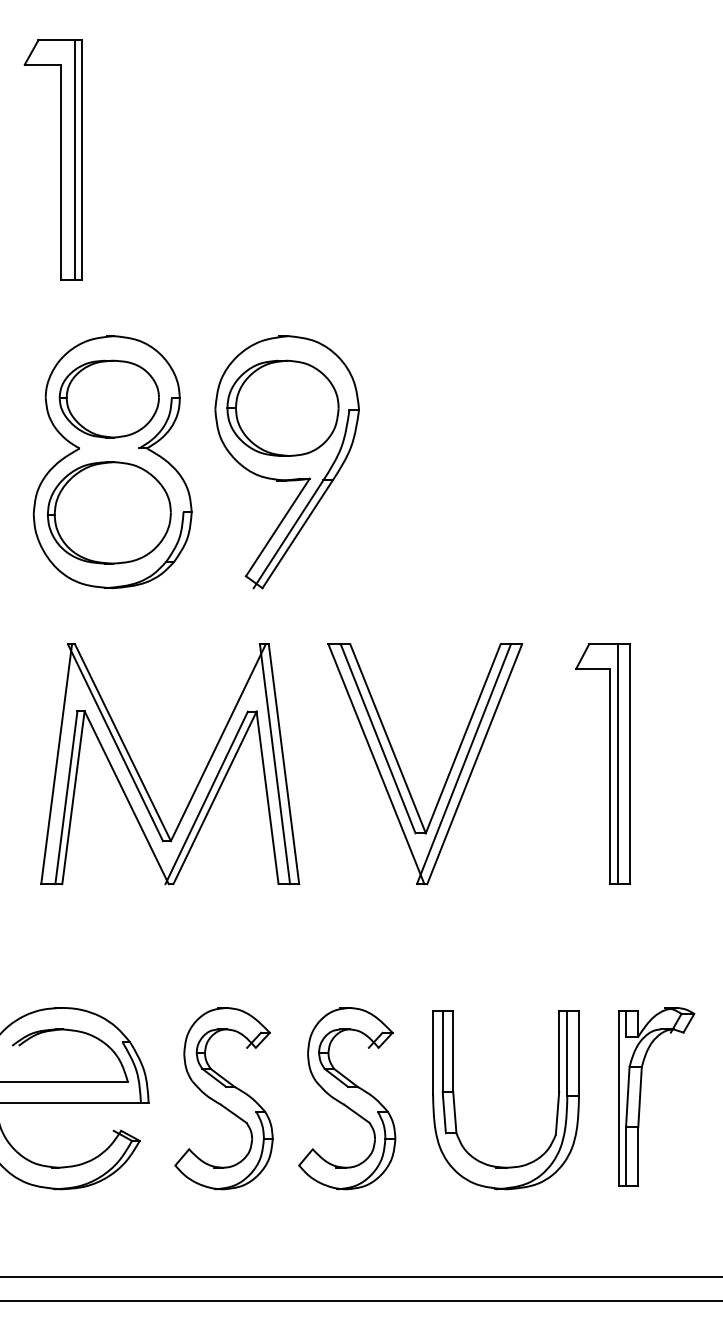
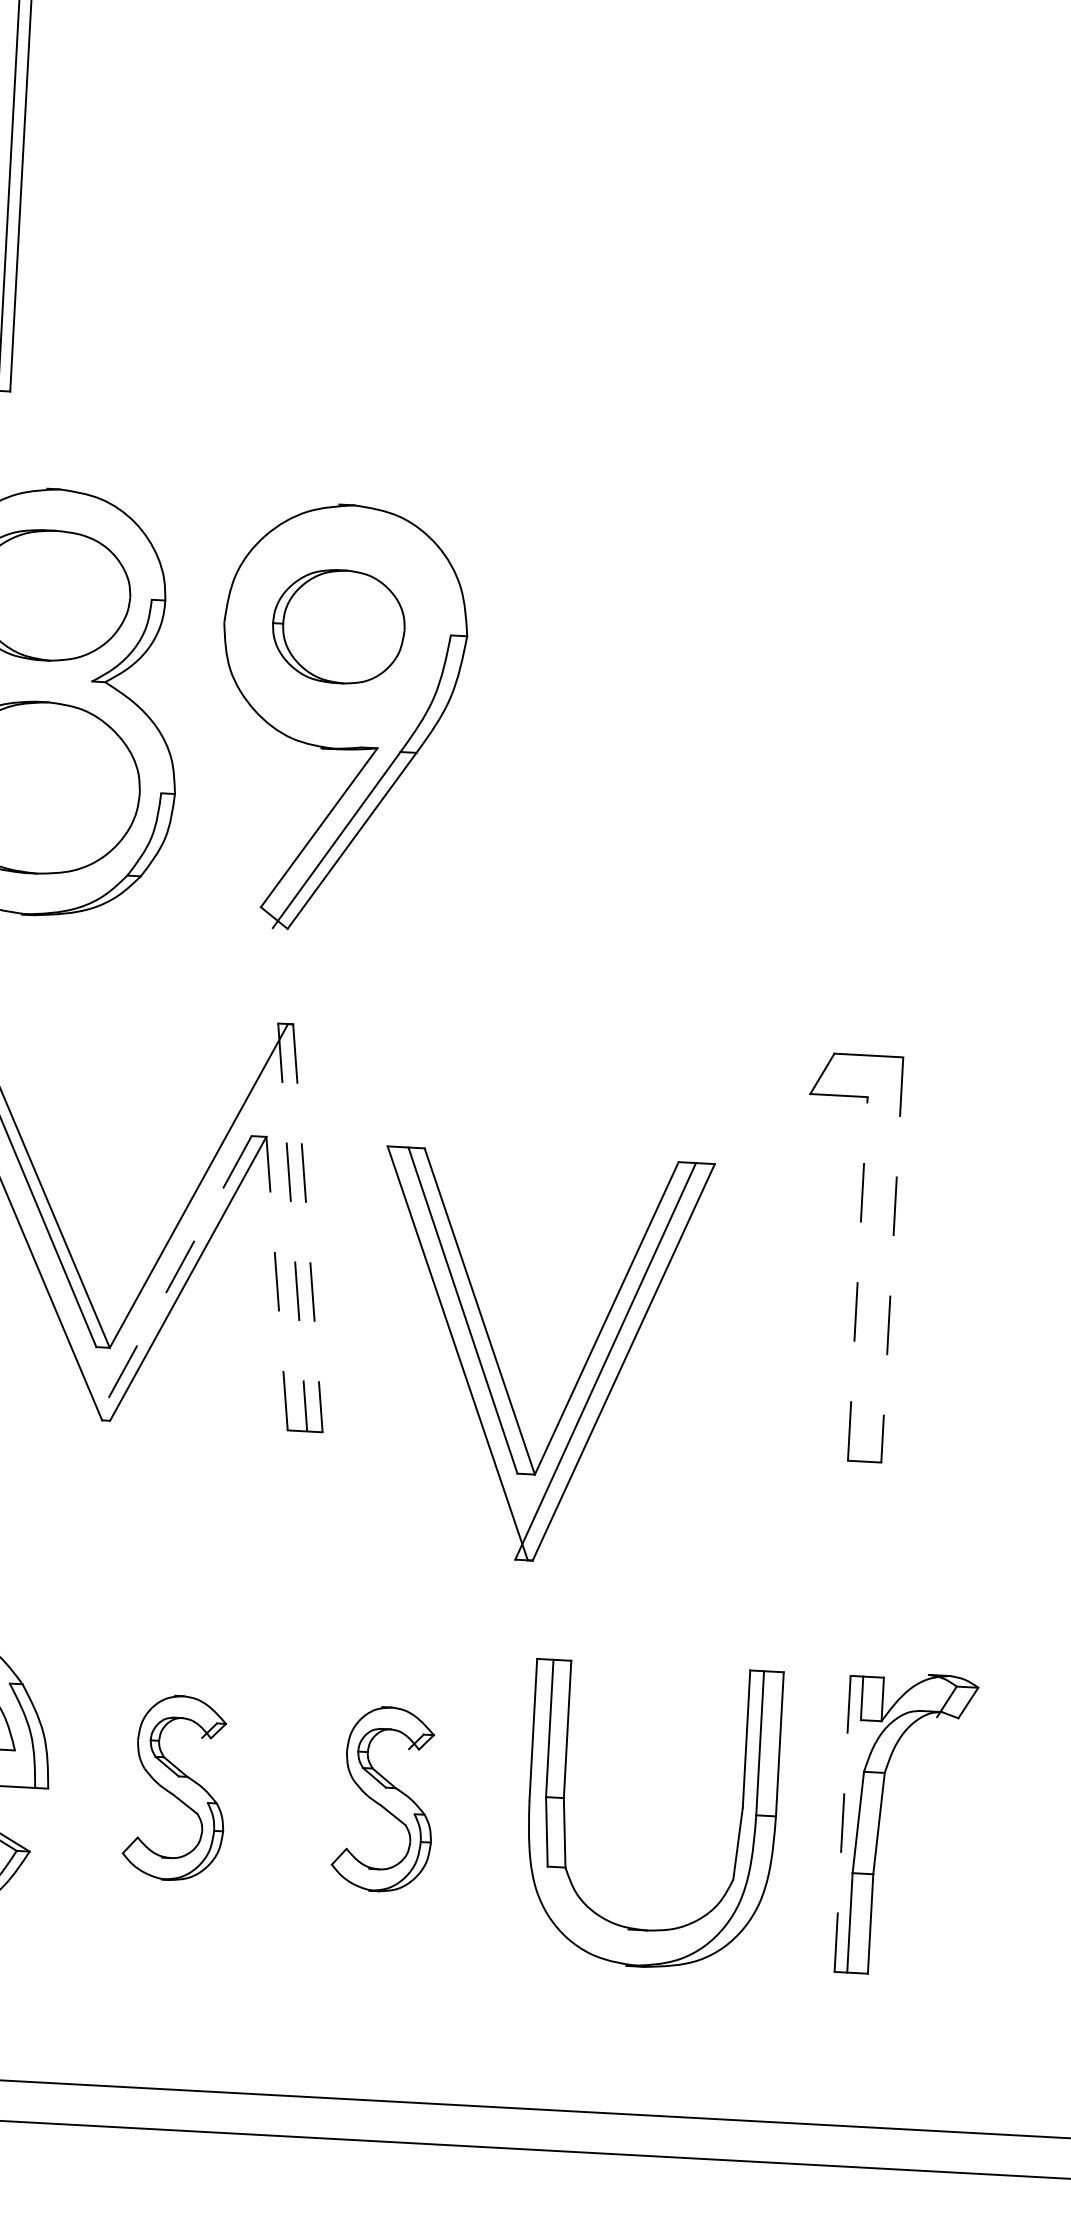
part: (282, 407) -> (337, 625), size x0.7
line: (275, 764) -> (293, 1227), solid -> dashed
line: (284, 764) -> (308, 1228), solid -> dashed
line: (617, 764) -> (871, 1259), removed
line: (629, 764) -> (891, 1260), solid -> dashed
part: (402, 771) -> (501, 1368), moved
line: (610, 776) -> (858, 1278), solid -> dashed
line: (206, 797) -> (173, 1277), solid -> dashed
line: (267, 797) -> (276, 1283), solid -> dashed
part: (223, 1098) -> (175, 1787), size x0.6
part: (347, 1098) -> (384, 1798), size x0.6
line: (618, 1098) -> (842, 1823), solid -> dashed

